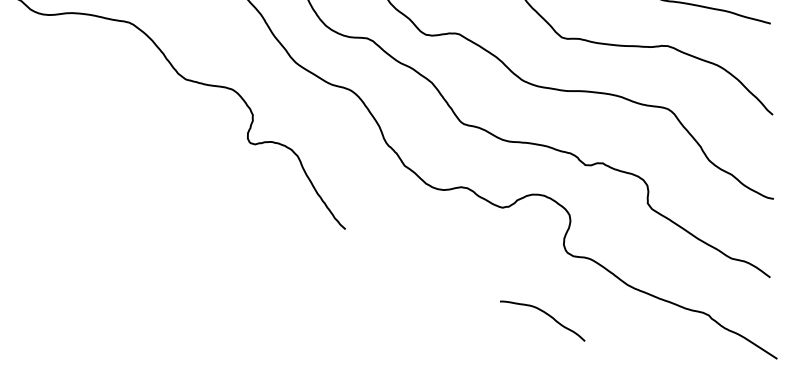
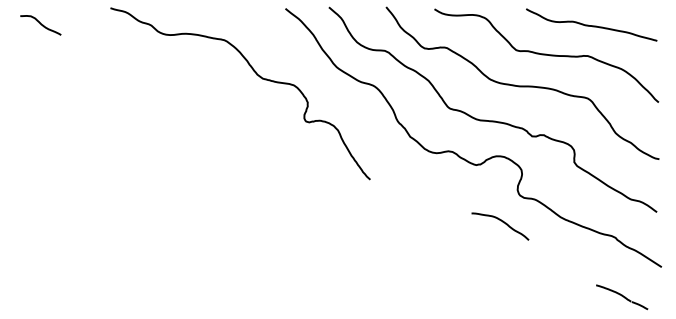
curve: (547, 316) -> (503, 223), moved

